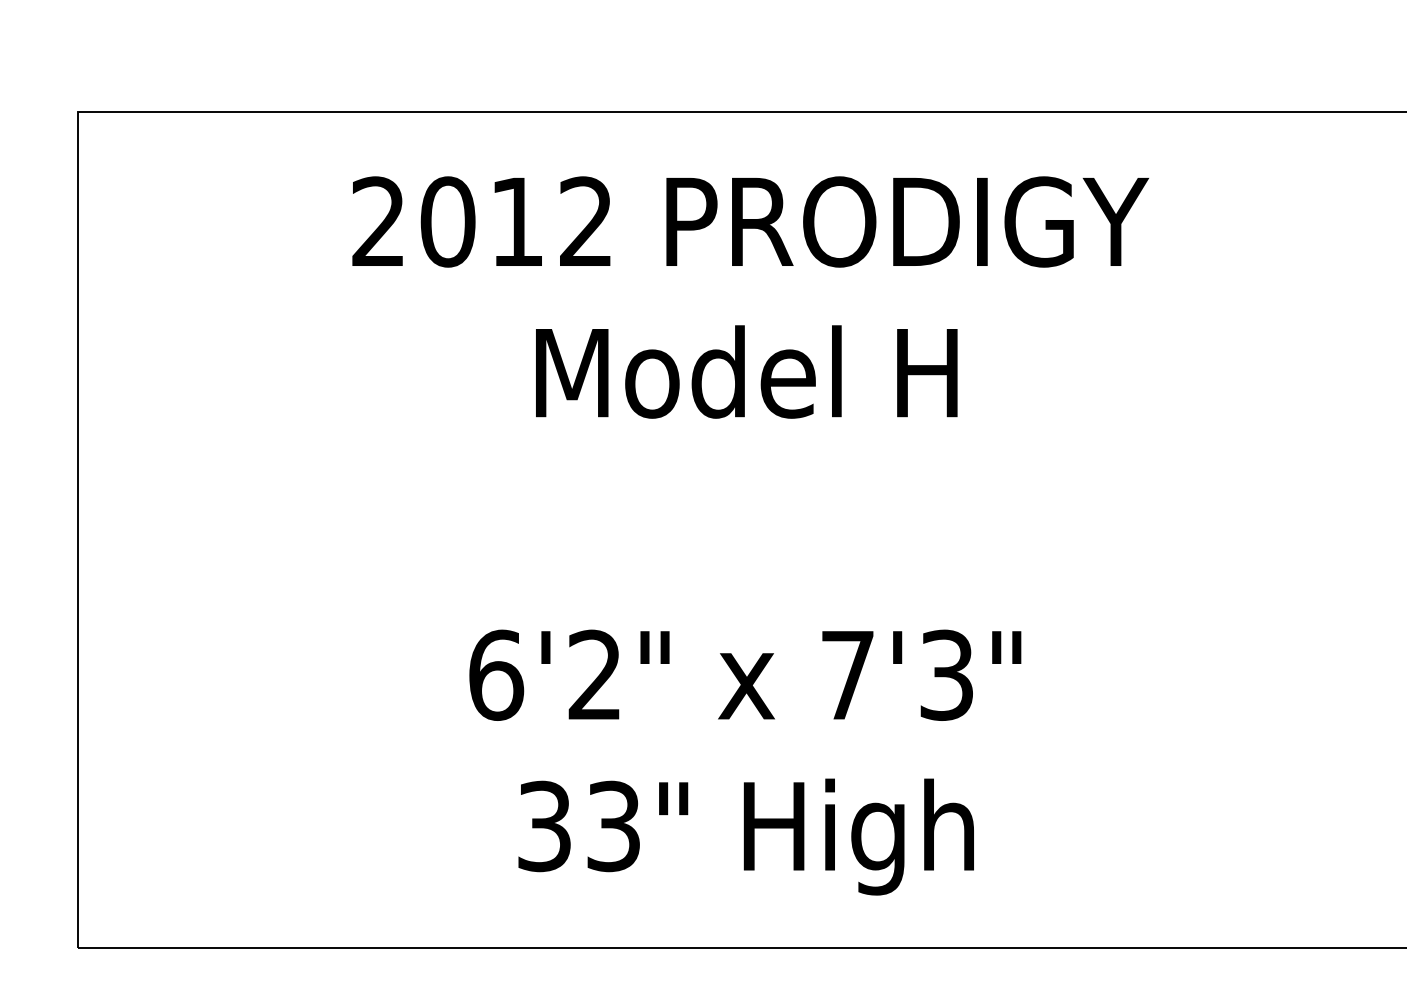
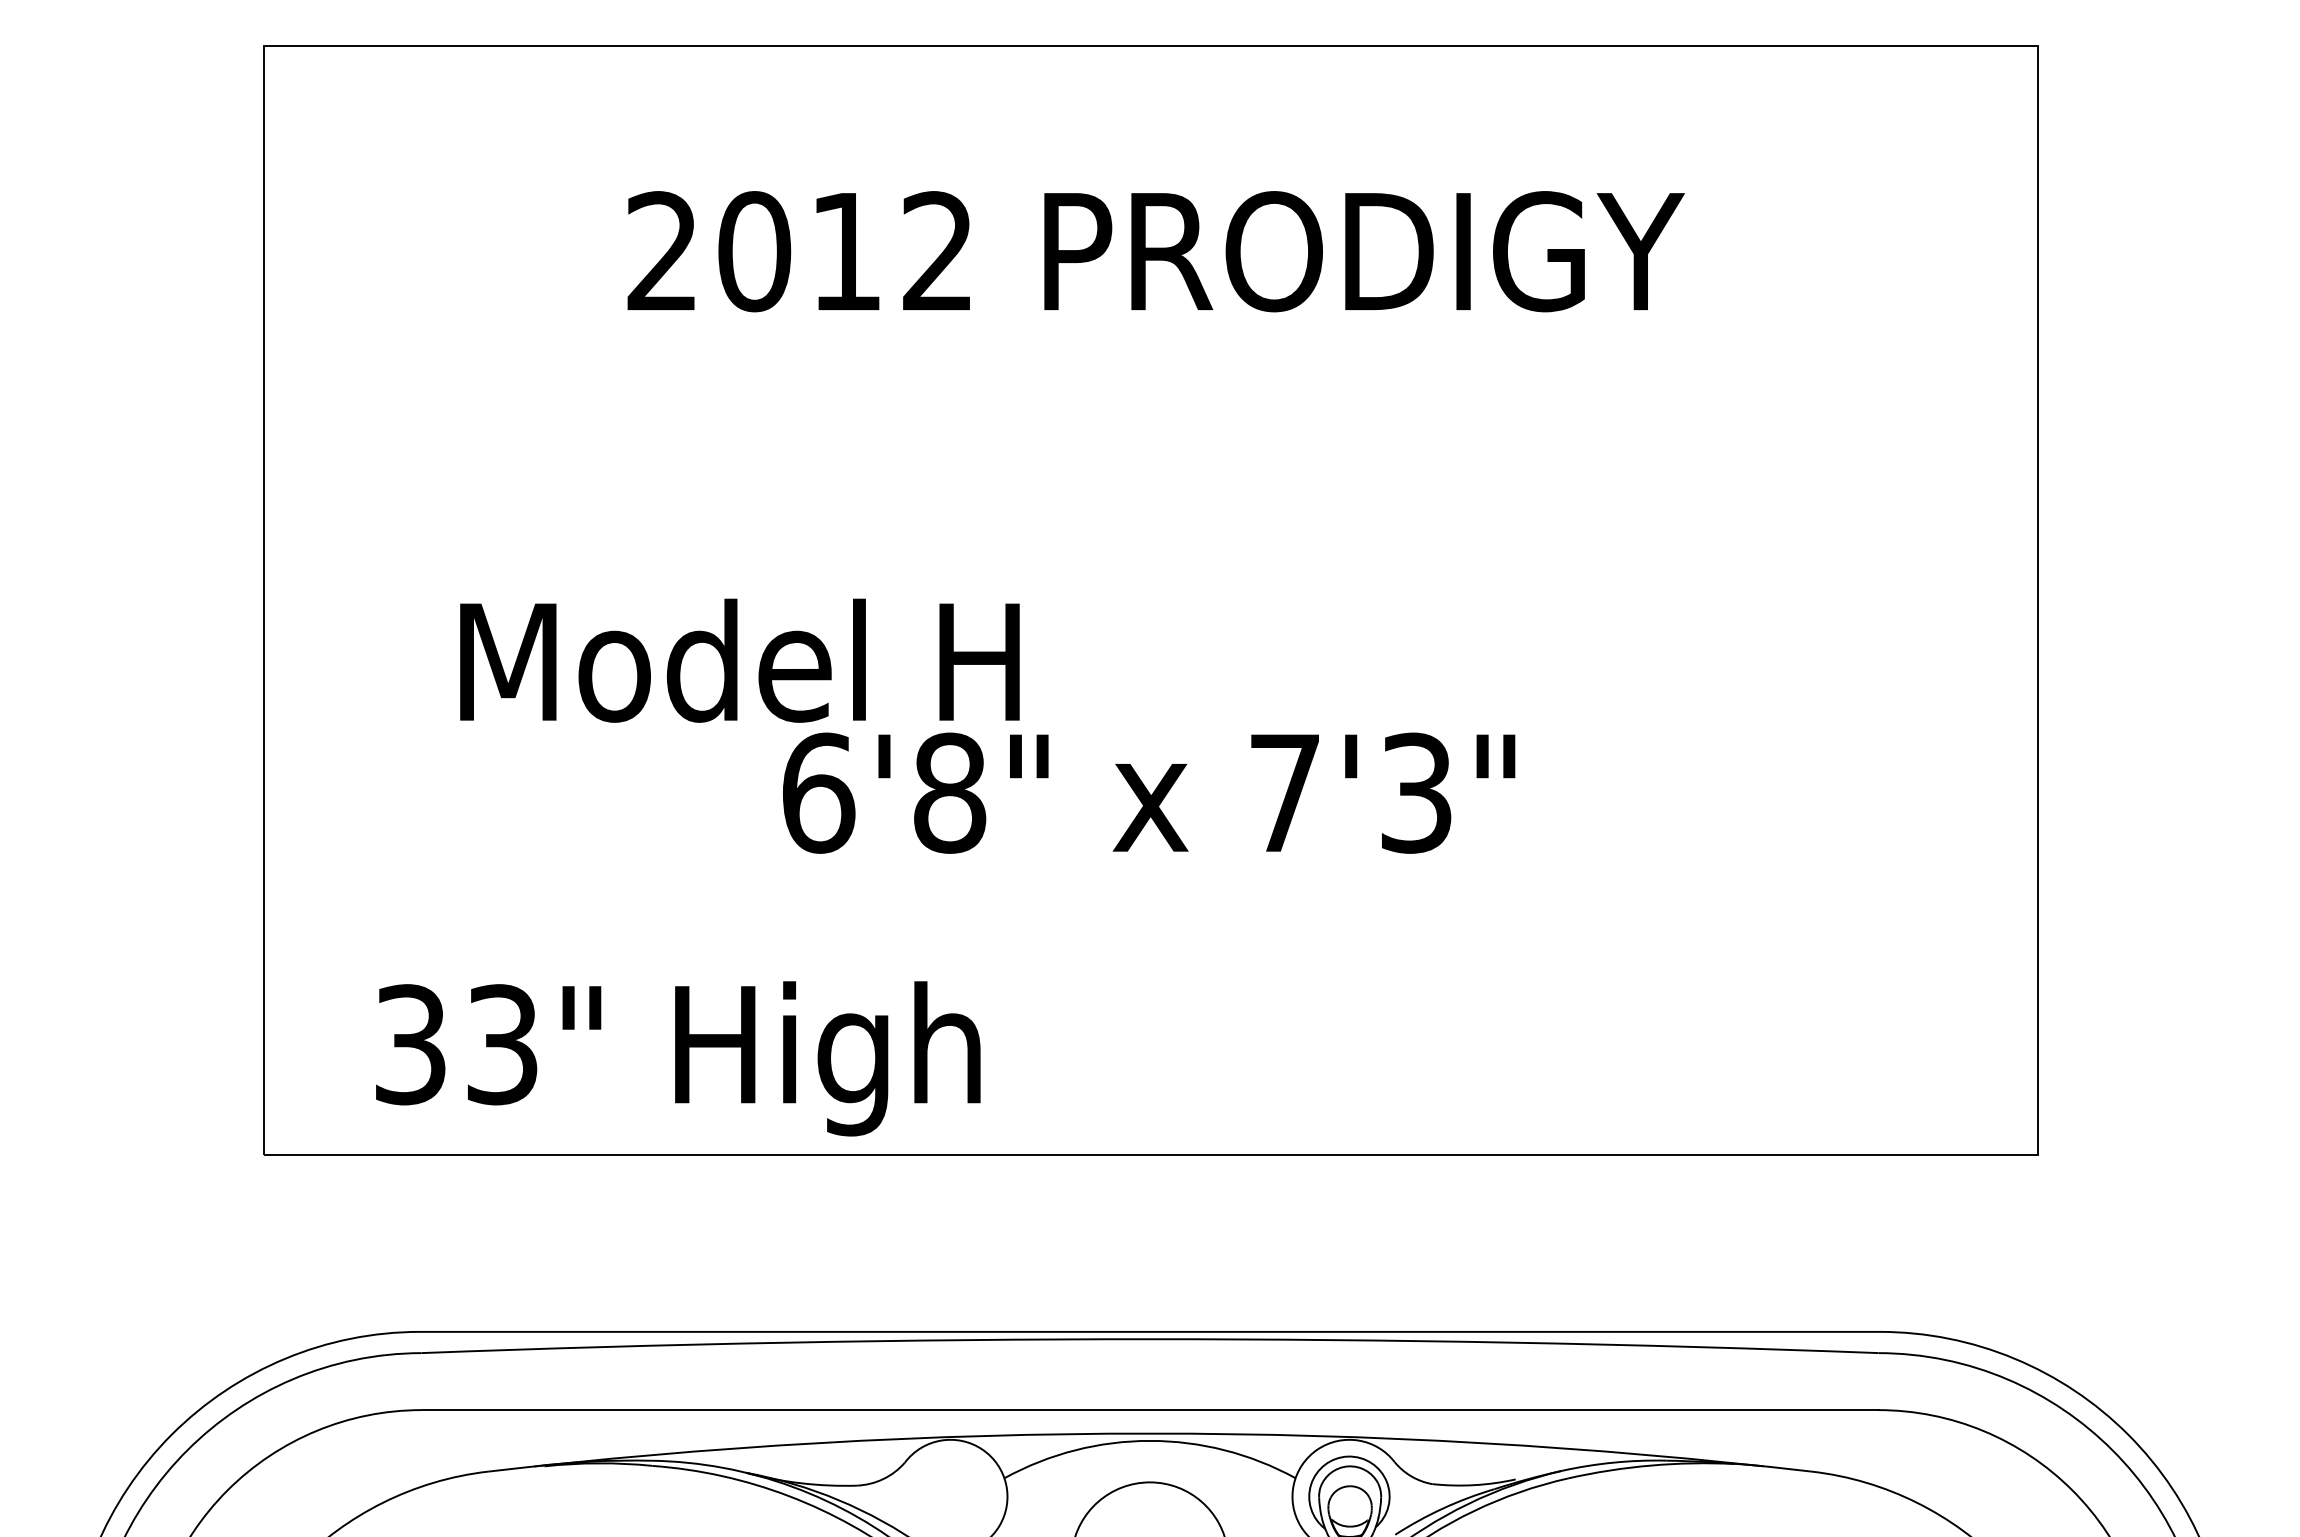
text: (750, 221) -> (1155, 251), moved
text: (746, 371) -> (739, 660), moved
text: (595, 674) -> (950, 792), 6'2" -> 6'8"
text: (746, 836) -> (678, 1058), moved

